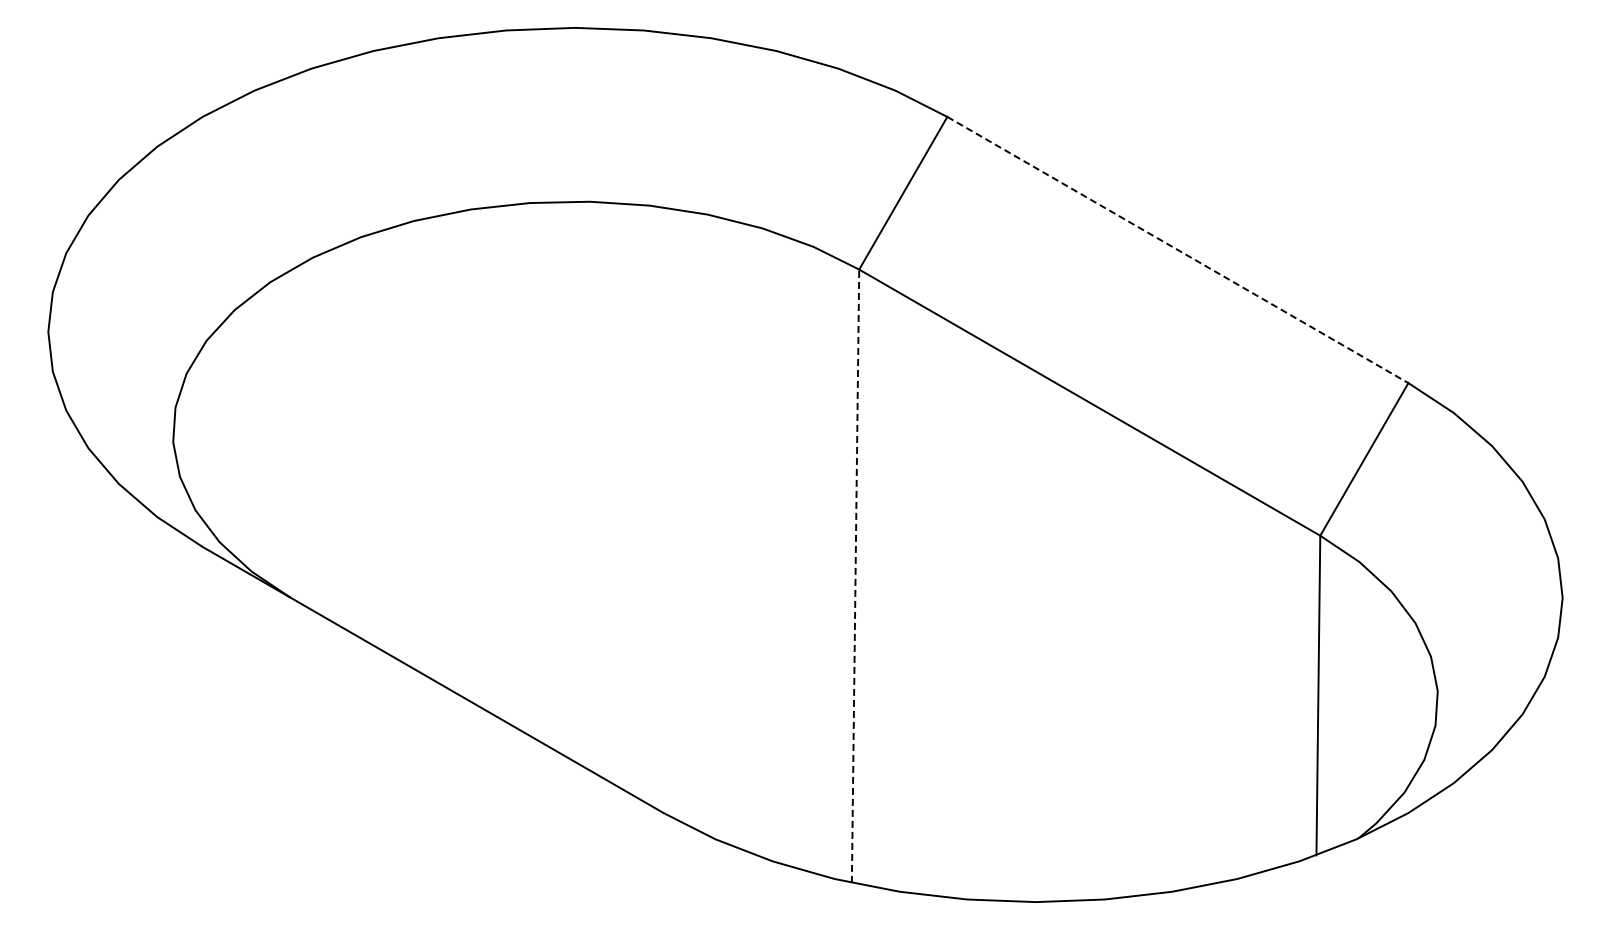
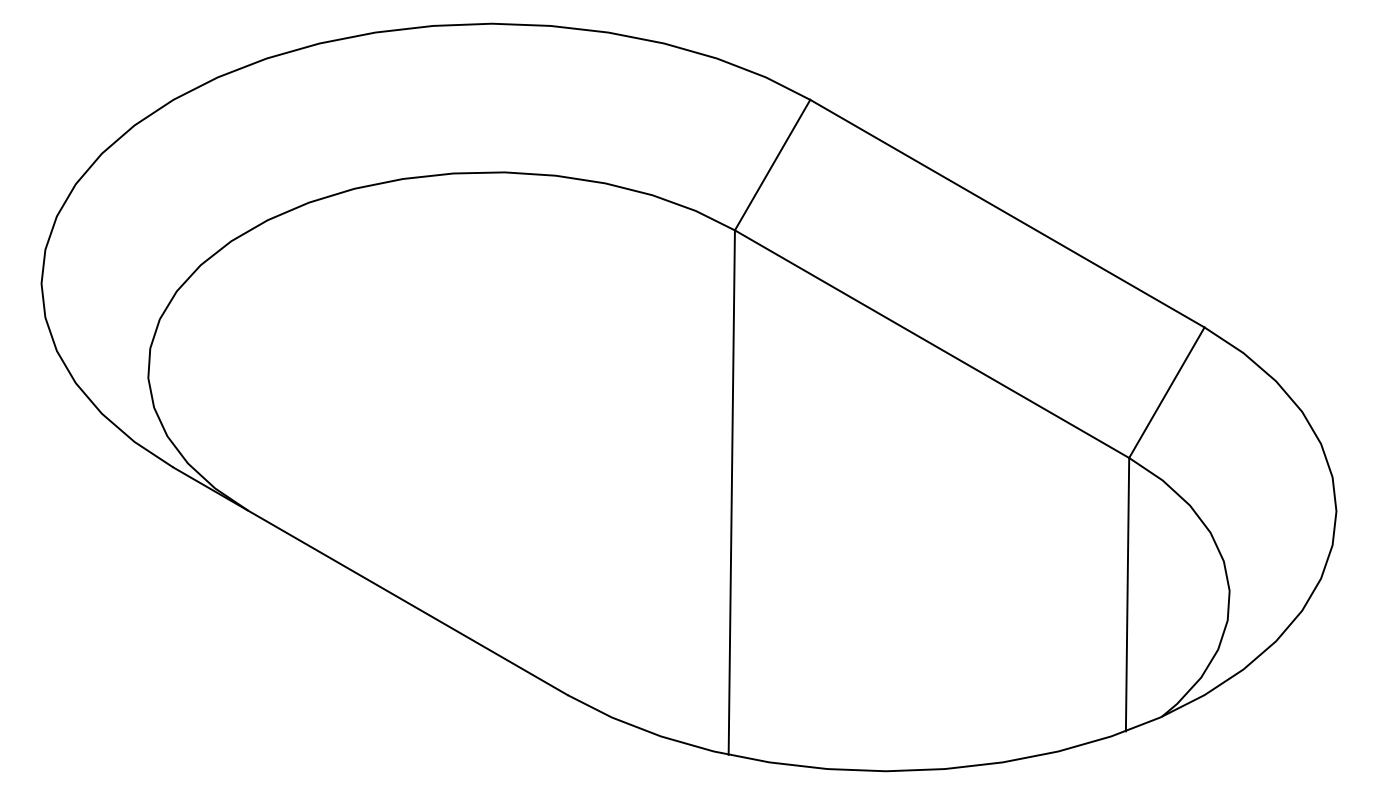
line: (1178, 250) -> (1007, 214), dashed -> solid
line: (855, 576) -> (731, 492), dashed -> solid

